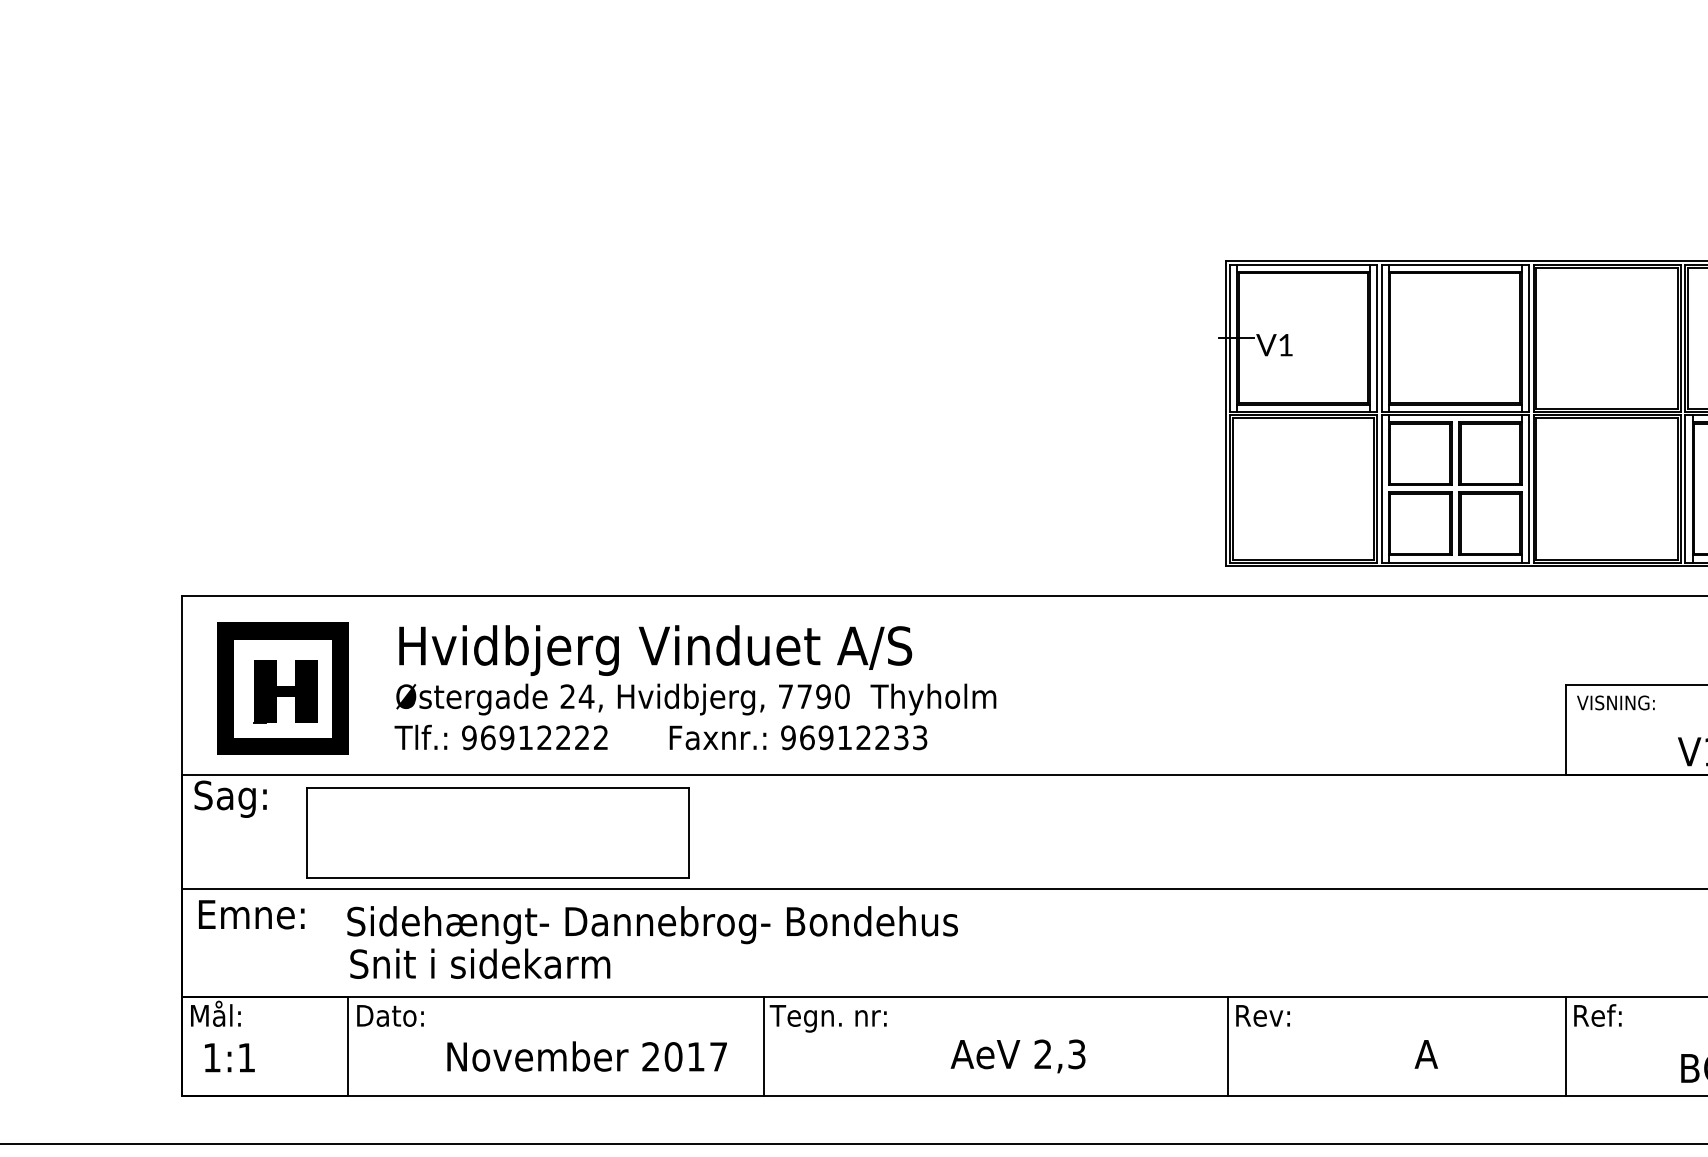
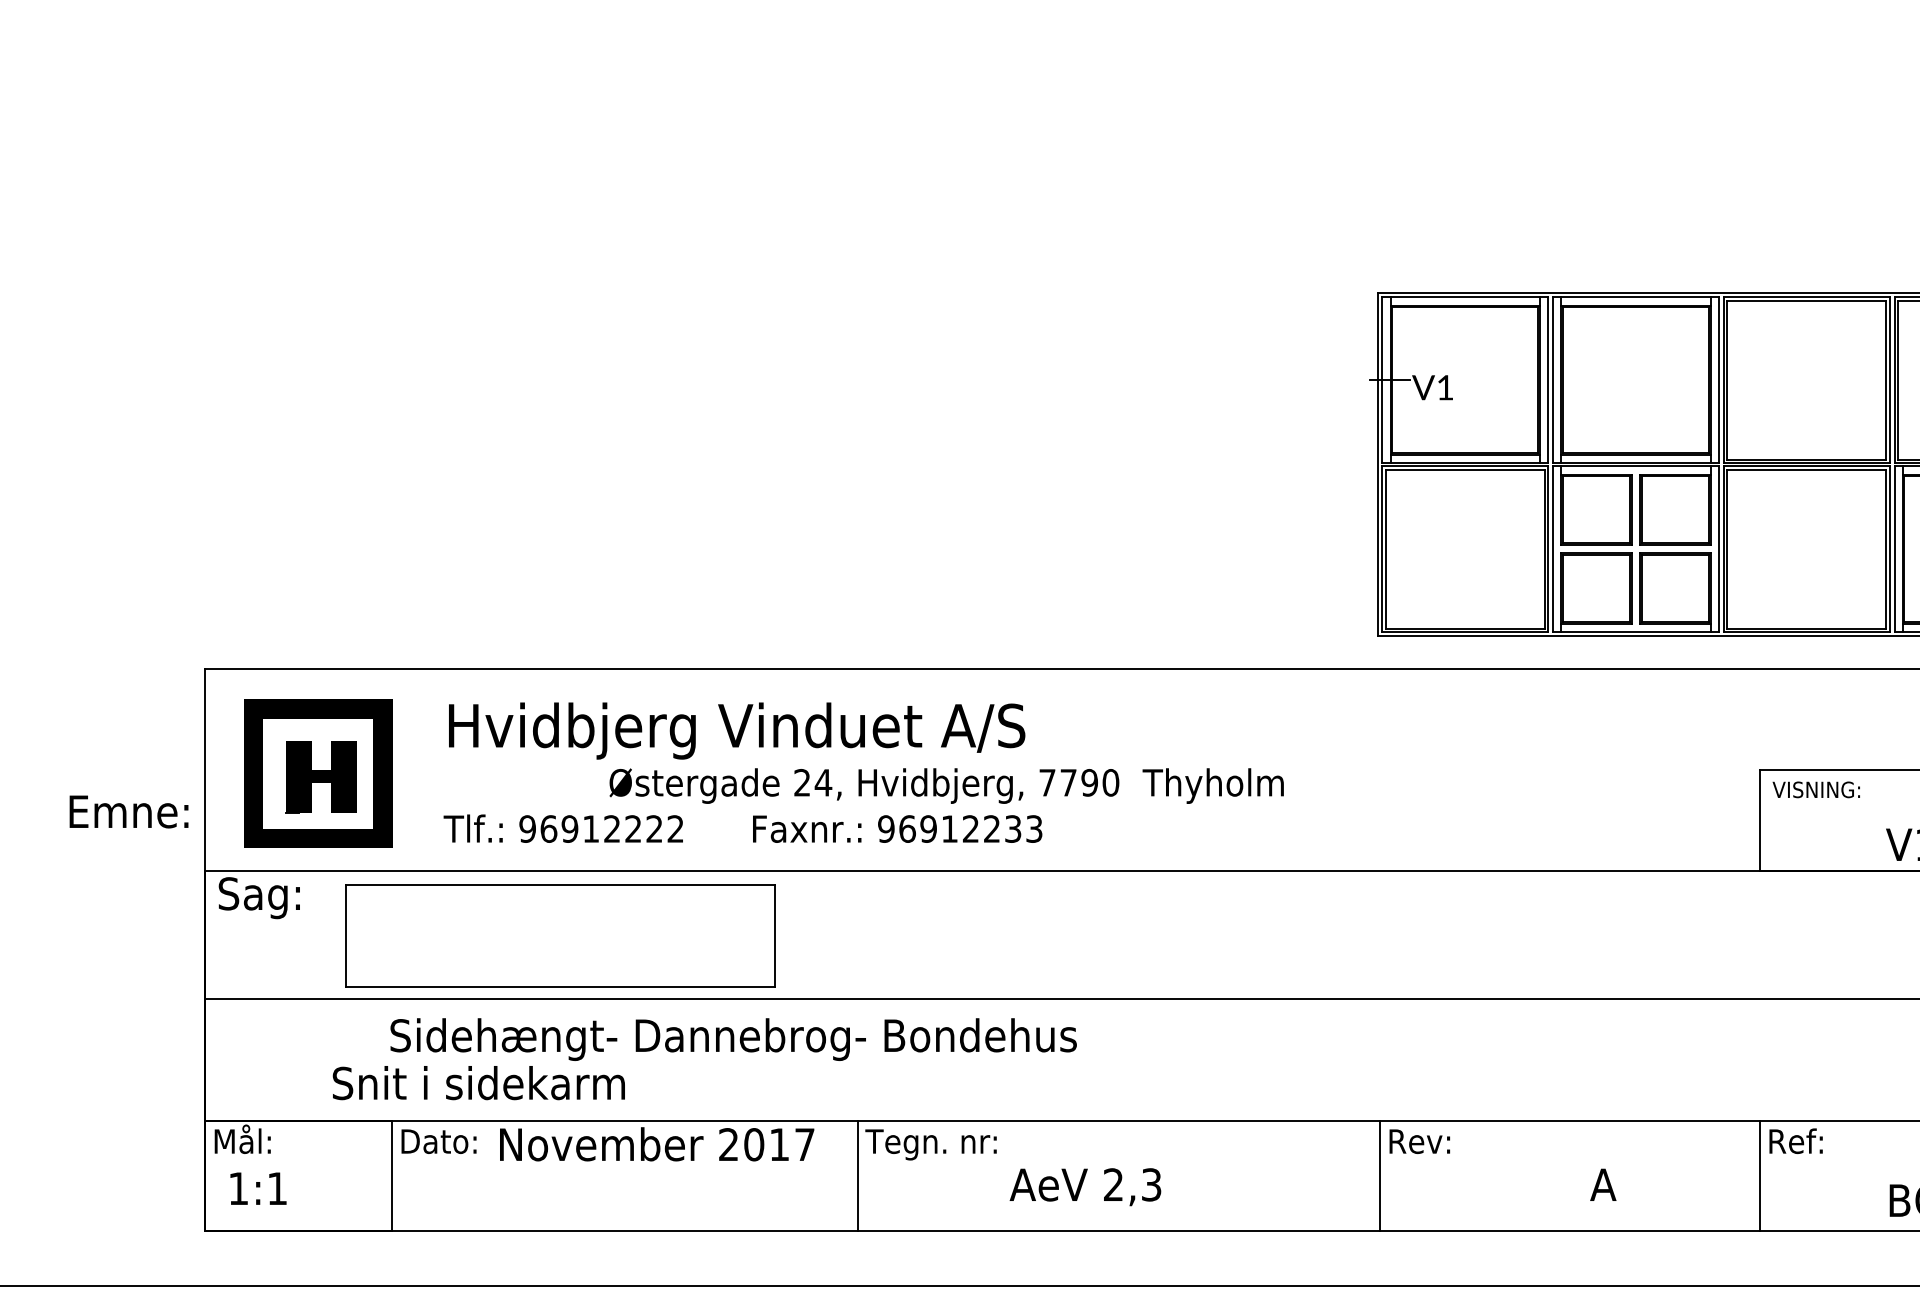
text: (696, 699) -> (946, 785), moved
text: (251, 914) -> (128, 811), moved
text: (479, 964) -> (478, 1083), moved
text: (587, 1056) -> (657, 1144), moved
text: (1018, 1056) -> (1085, 1187), moved

